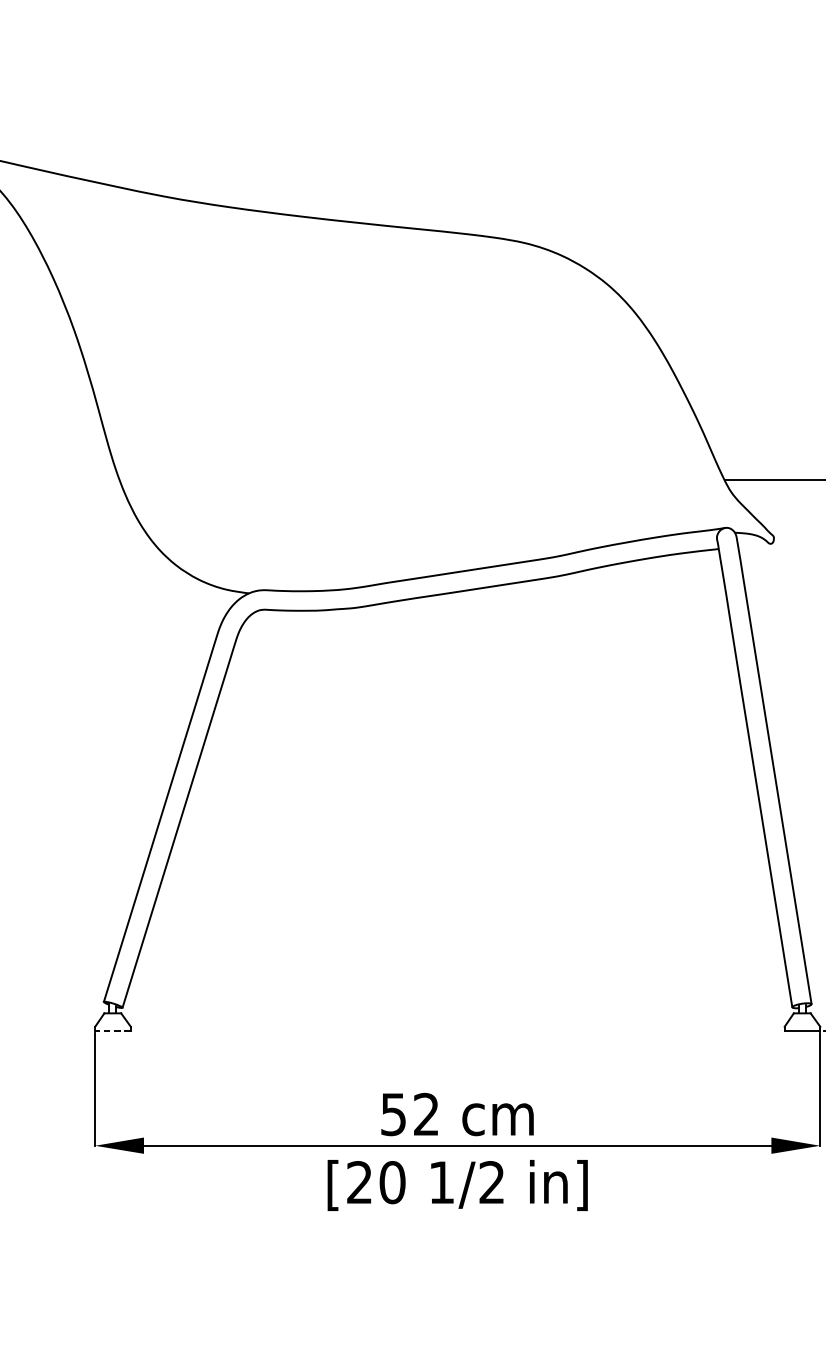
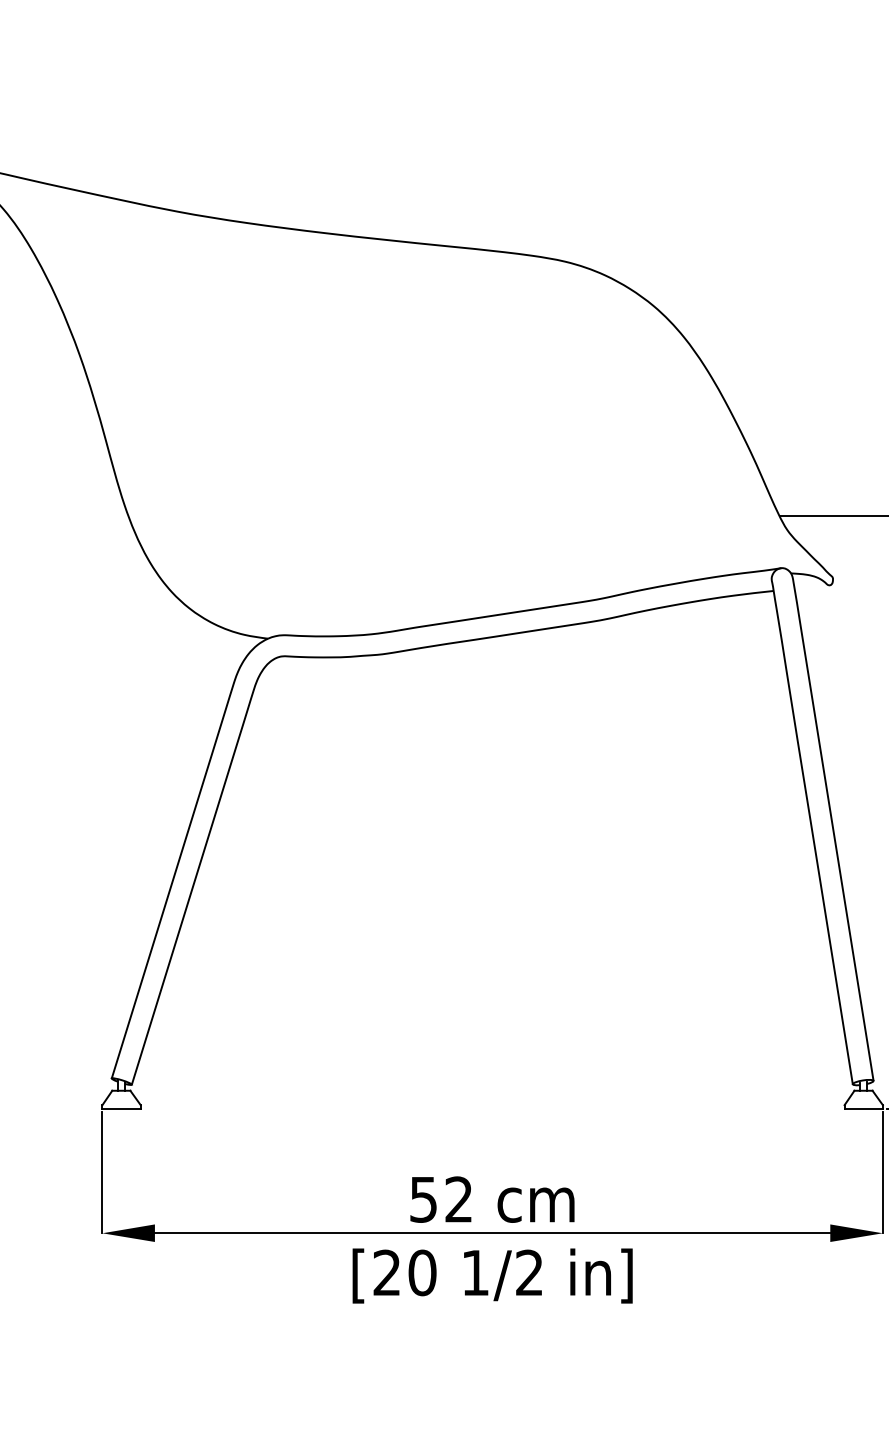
line: (112, 1030) -> (121, 1109), dashed -> solid

